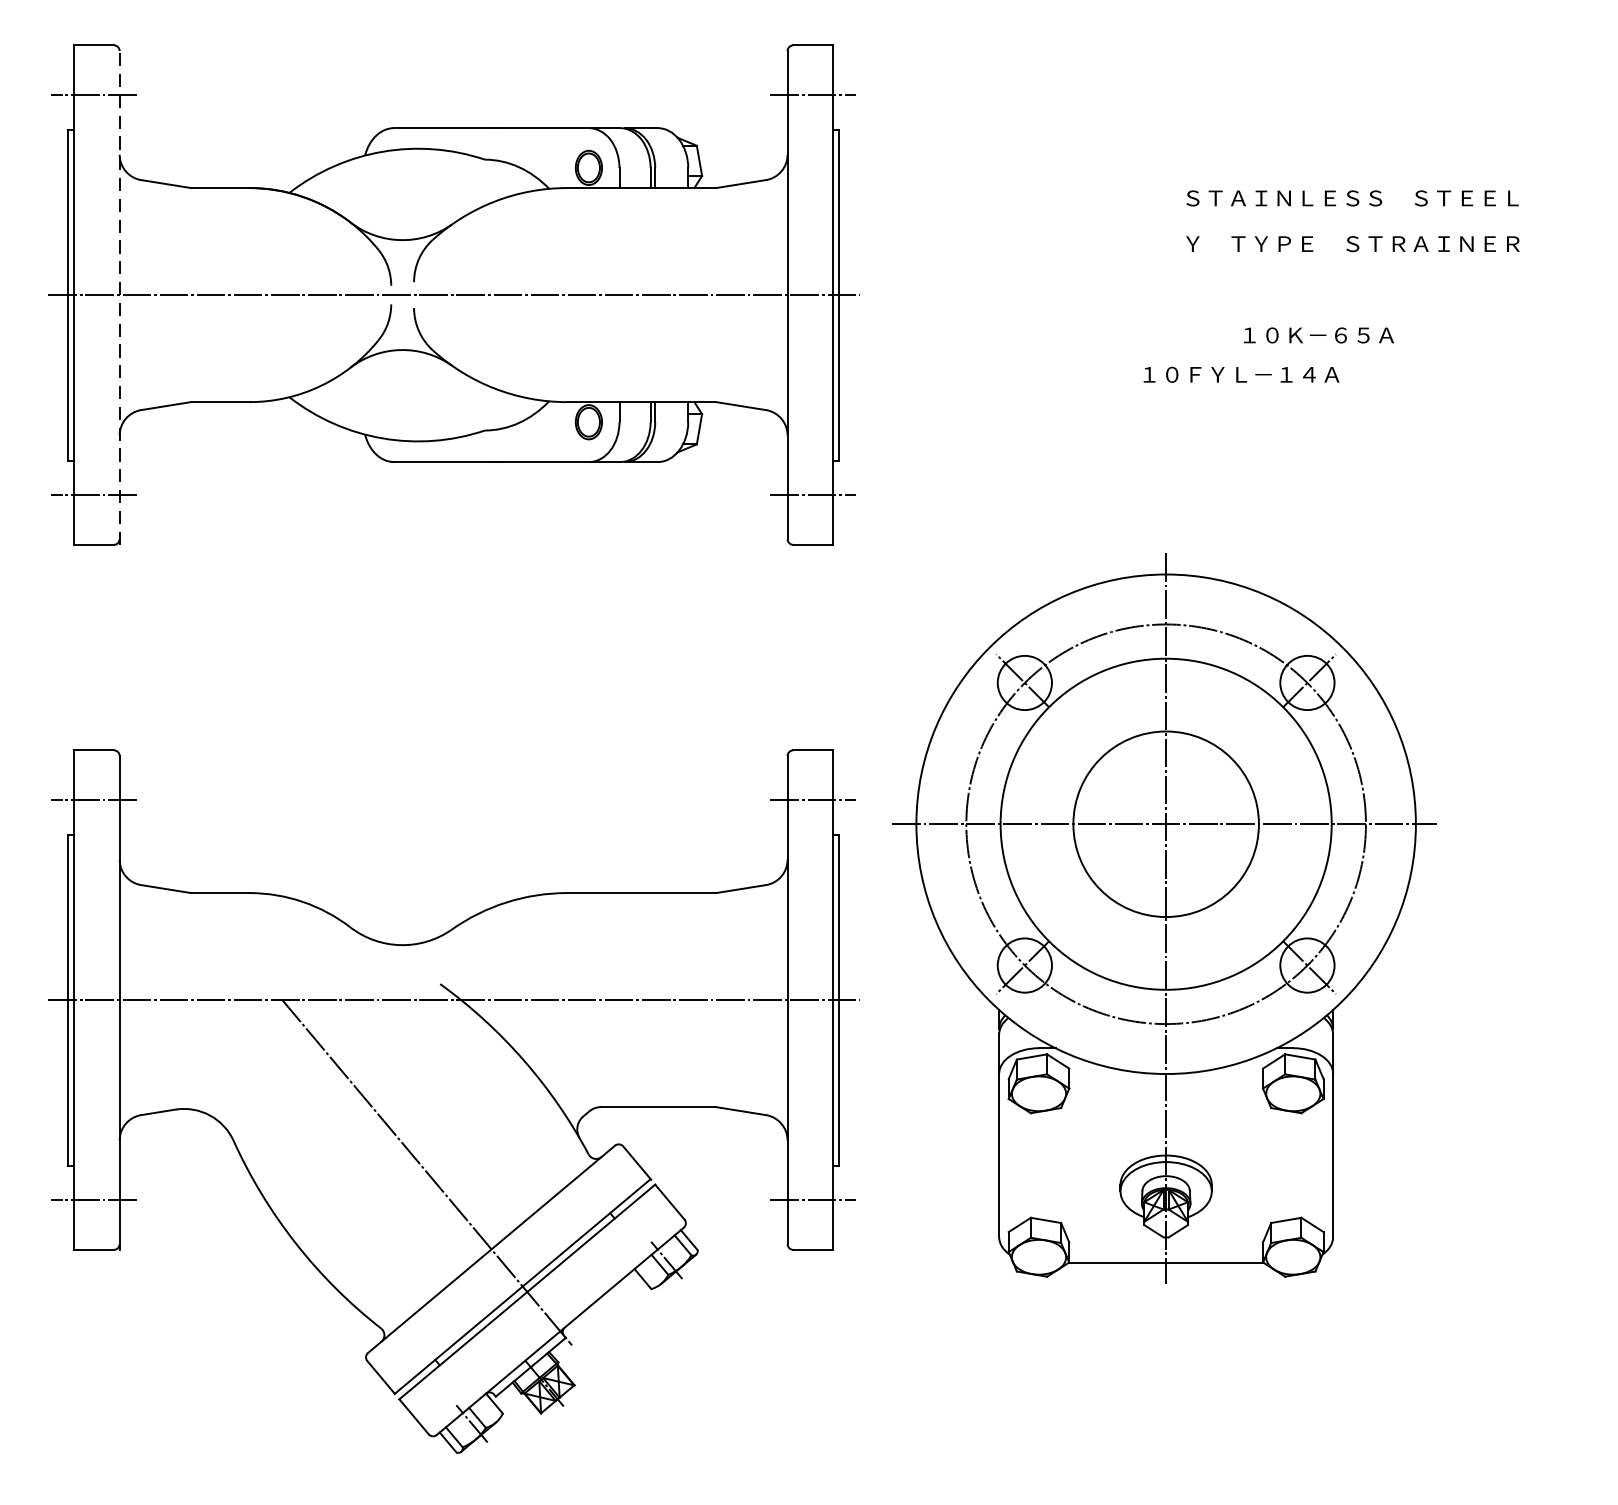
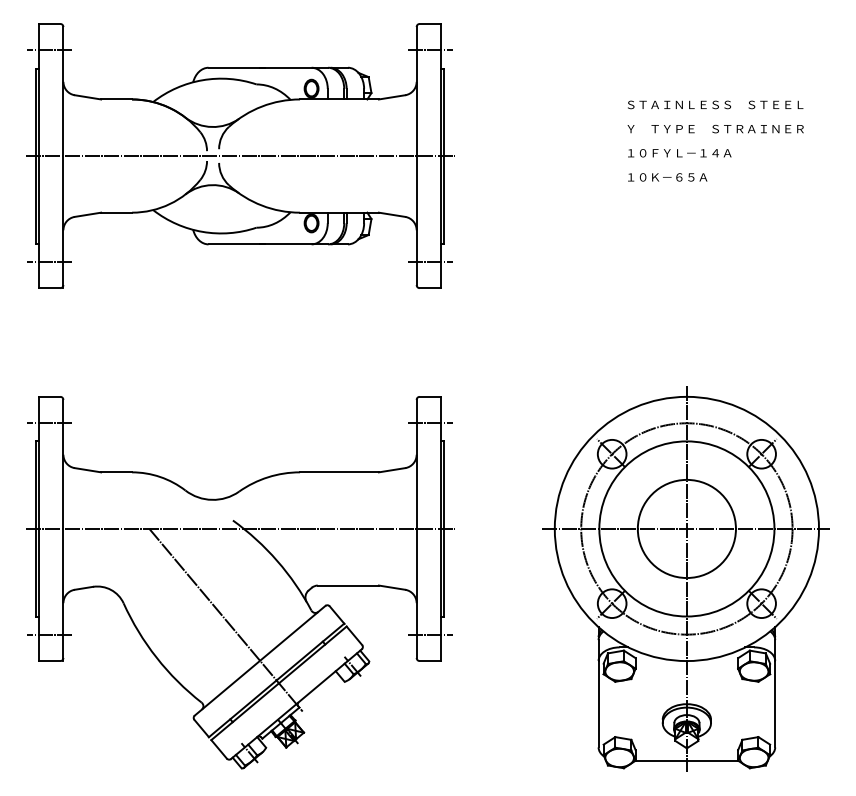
line: (119, 297) -> (63, 157), dashed -> solid
text: (1318, 335) -> (667, 177), moved
text: (1241, 375) -> (679, 153), moved
part: (1163, 917) -> (685, 578), moved

